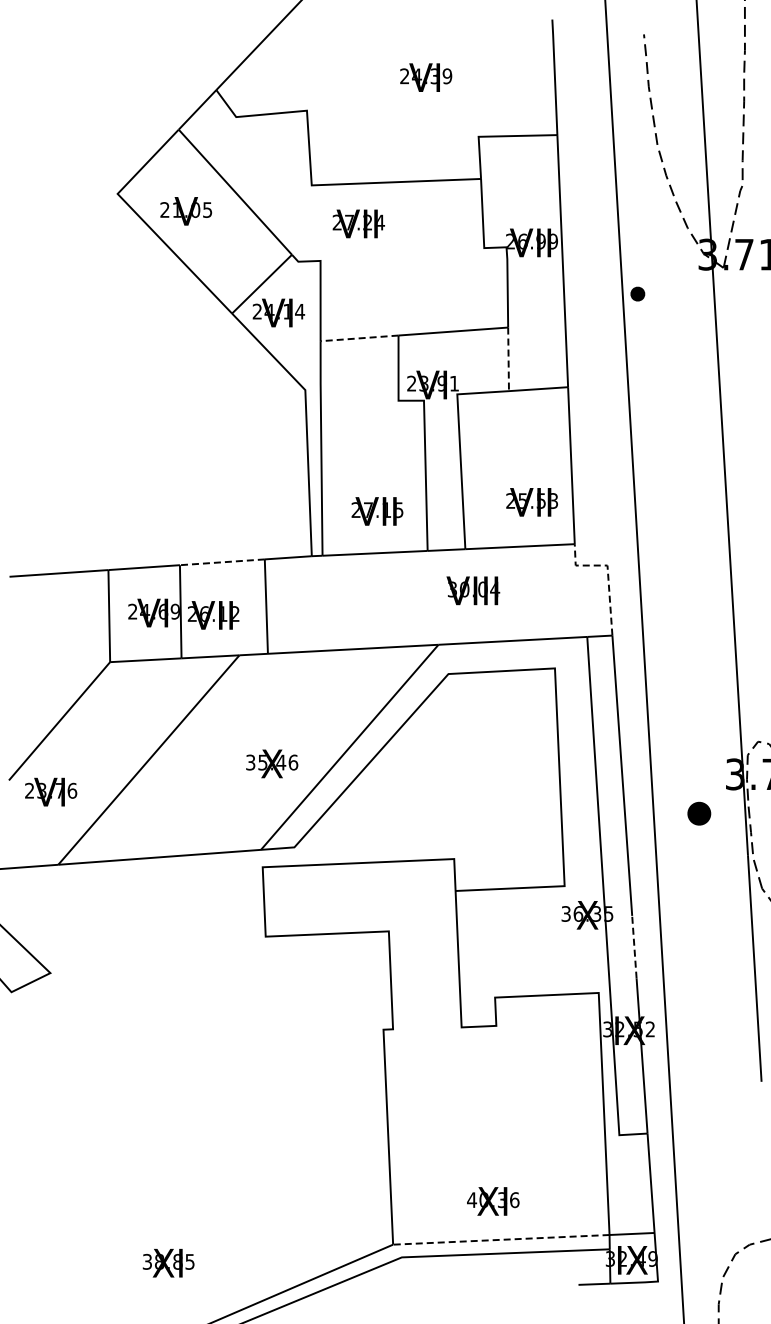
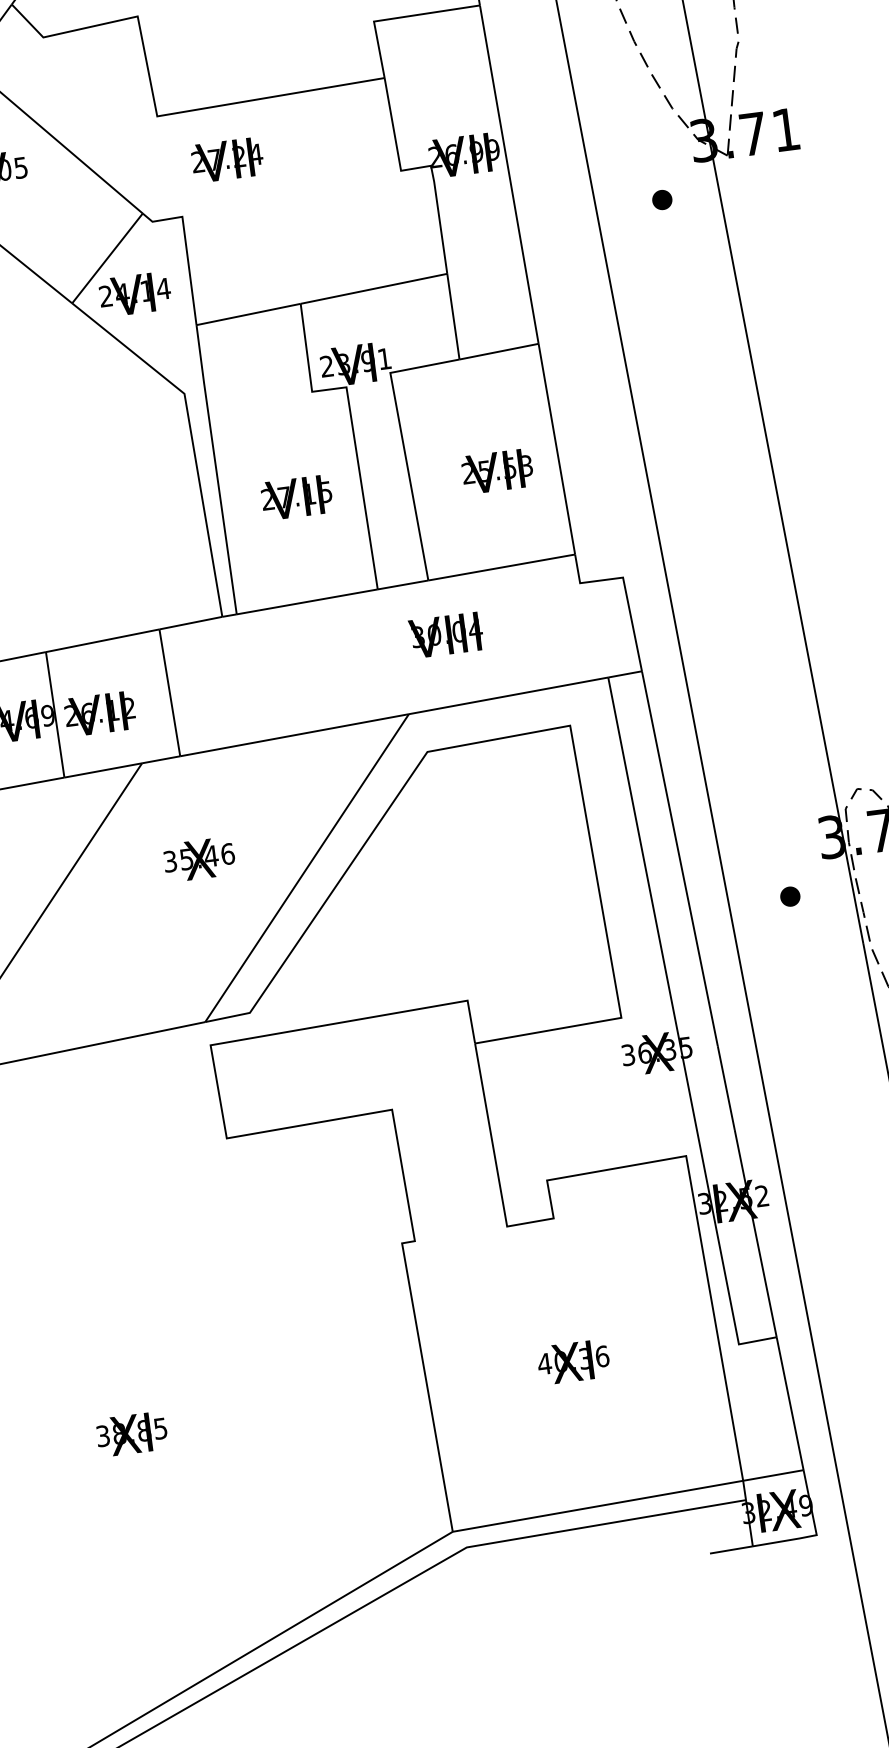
part: (637, 293) -> (661, 199), moved
line: (359, 338) -> (248, 314), dashed -> solid
line: (508, 359) -> (453, 316), dashed -> solid
text: (531, 502) -> (496, 471), moved
text: (377, 511) -> (297, 497), moved
line: (222, 562) -> (102, 641), dashed -> solid
line: (607, 572) -> (624, 587), dashed -> solid
text: (272, 763) -> (199, 858), moved
part: (698, 813) -> (789, 896), size x0.62
line: (634, 946) -> (726, 1087), dashed -> solid
text: (493, 1201) -> (573, 1362), moved
line: (500, 1239) -> (596, 1506), dashed -> solid
text: (168, 1263) -> (131, 1434), moved

